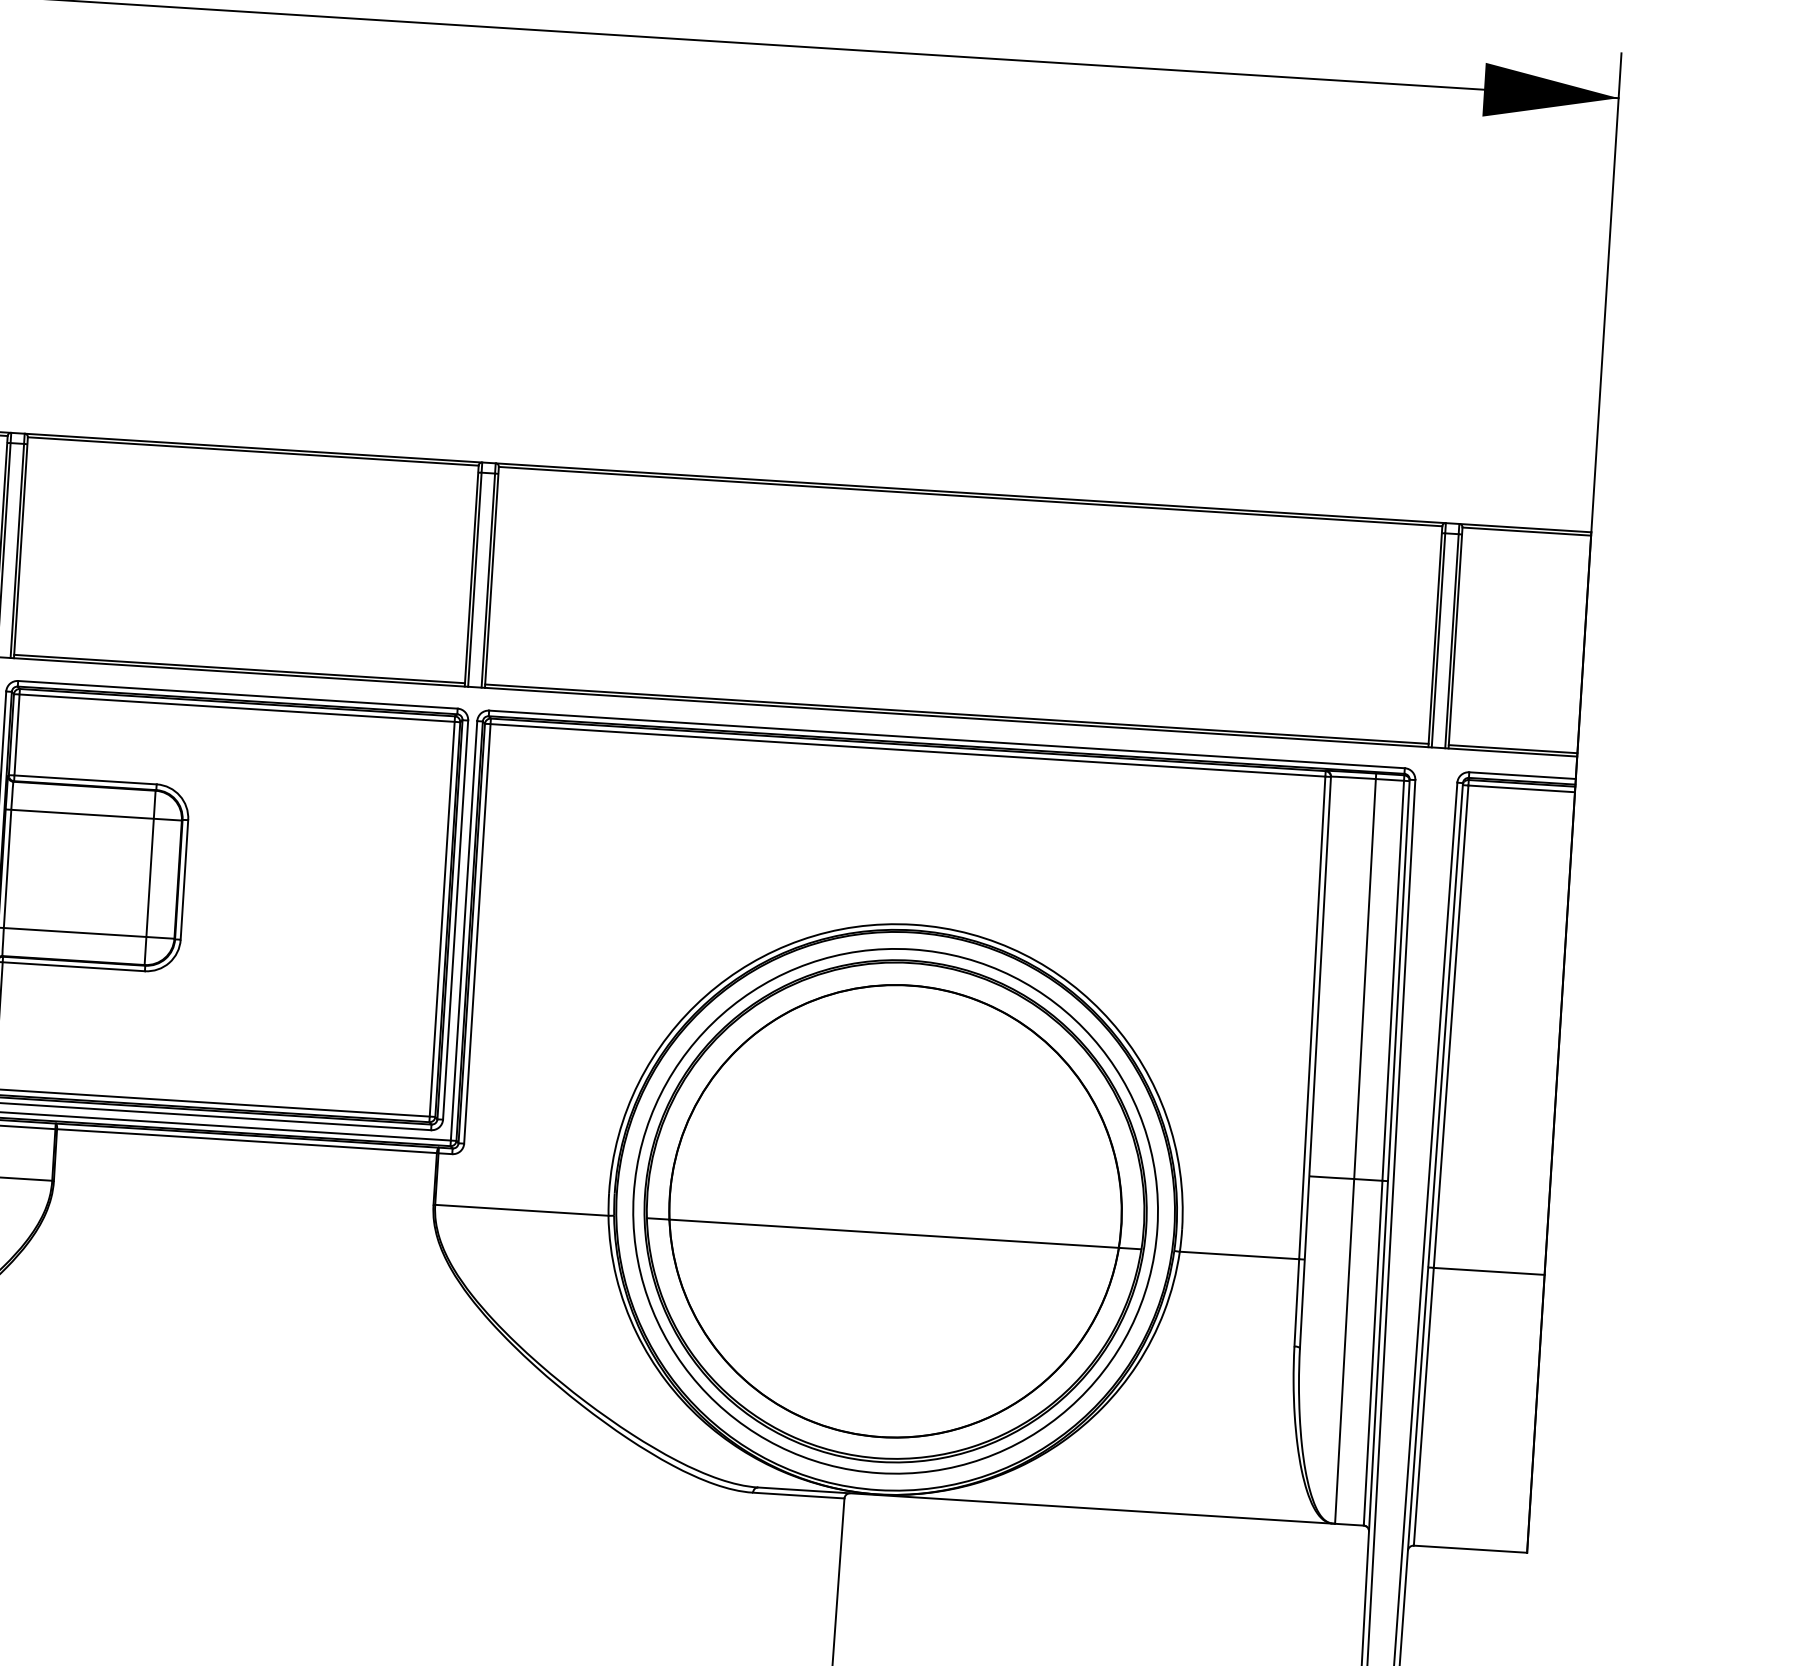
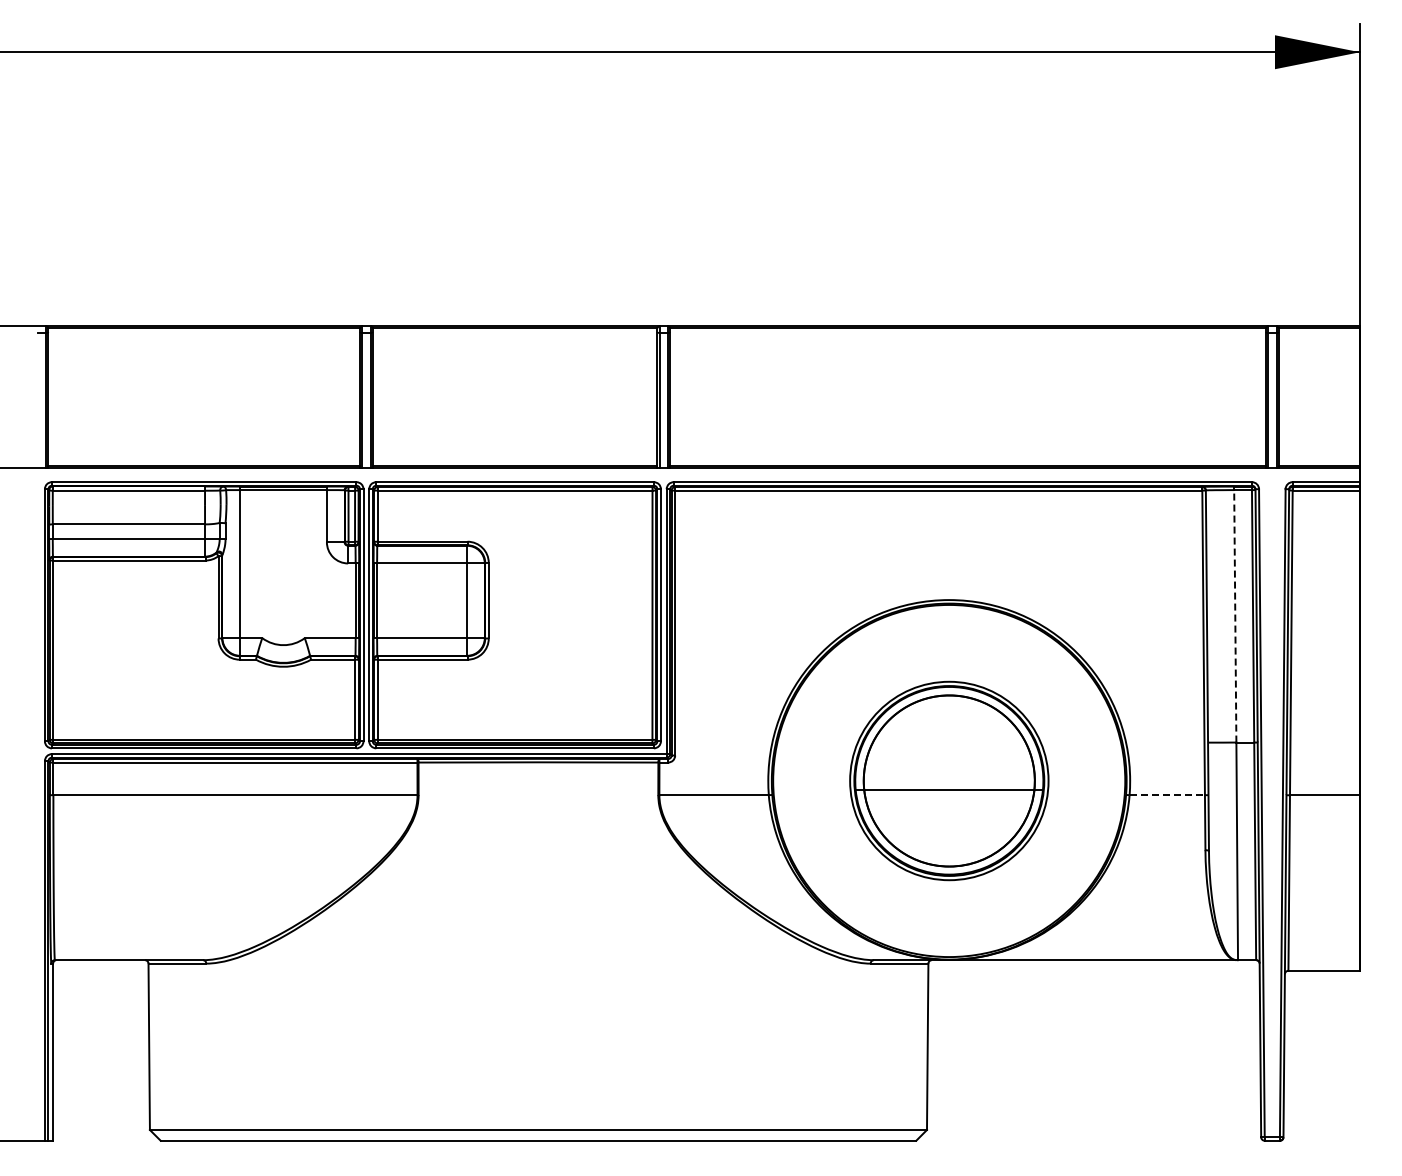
line: (1365, 977) -> (1235, 615), solid -> dashed
part: (896, 1210) -> (949, 780), size x0.6
line: (1239, 1256) -> (1167, 795), solid -> dashed

